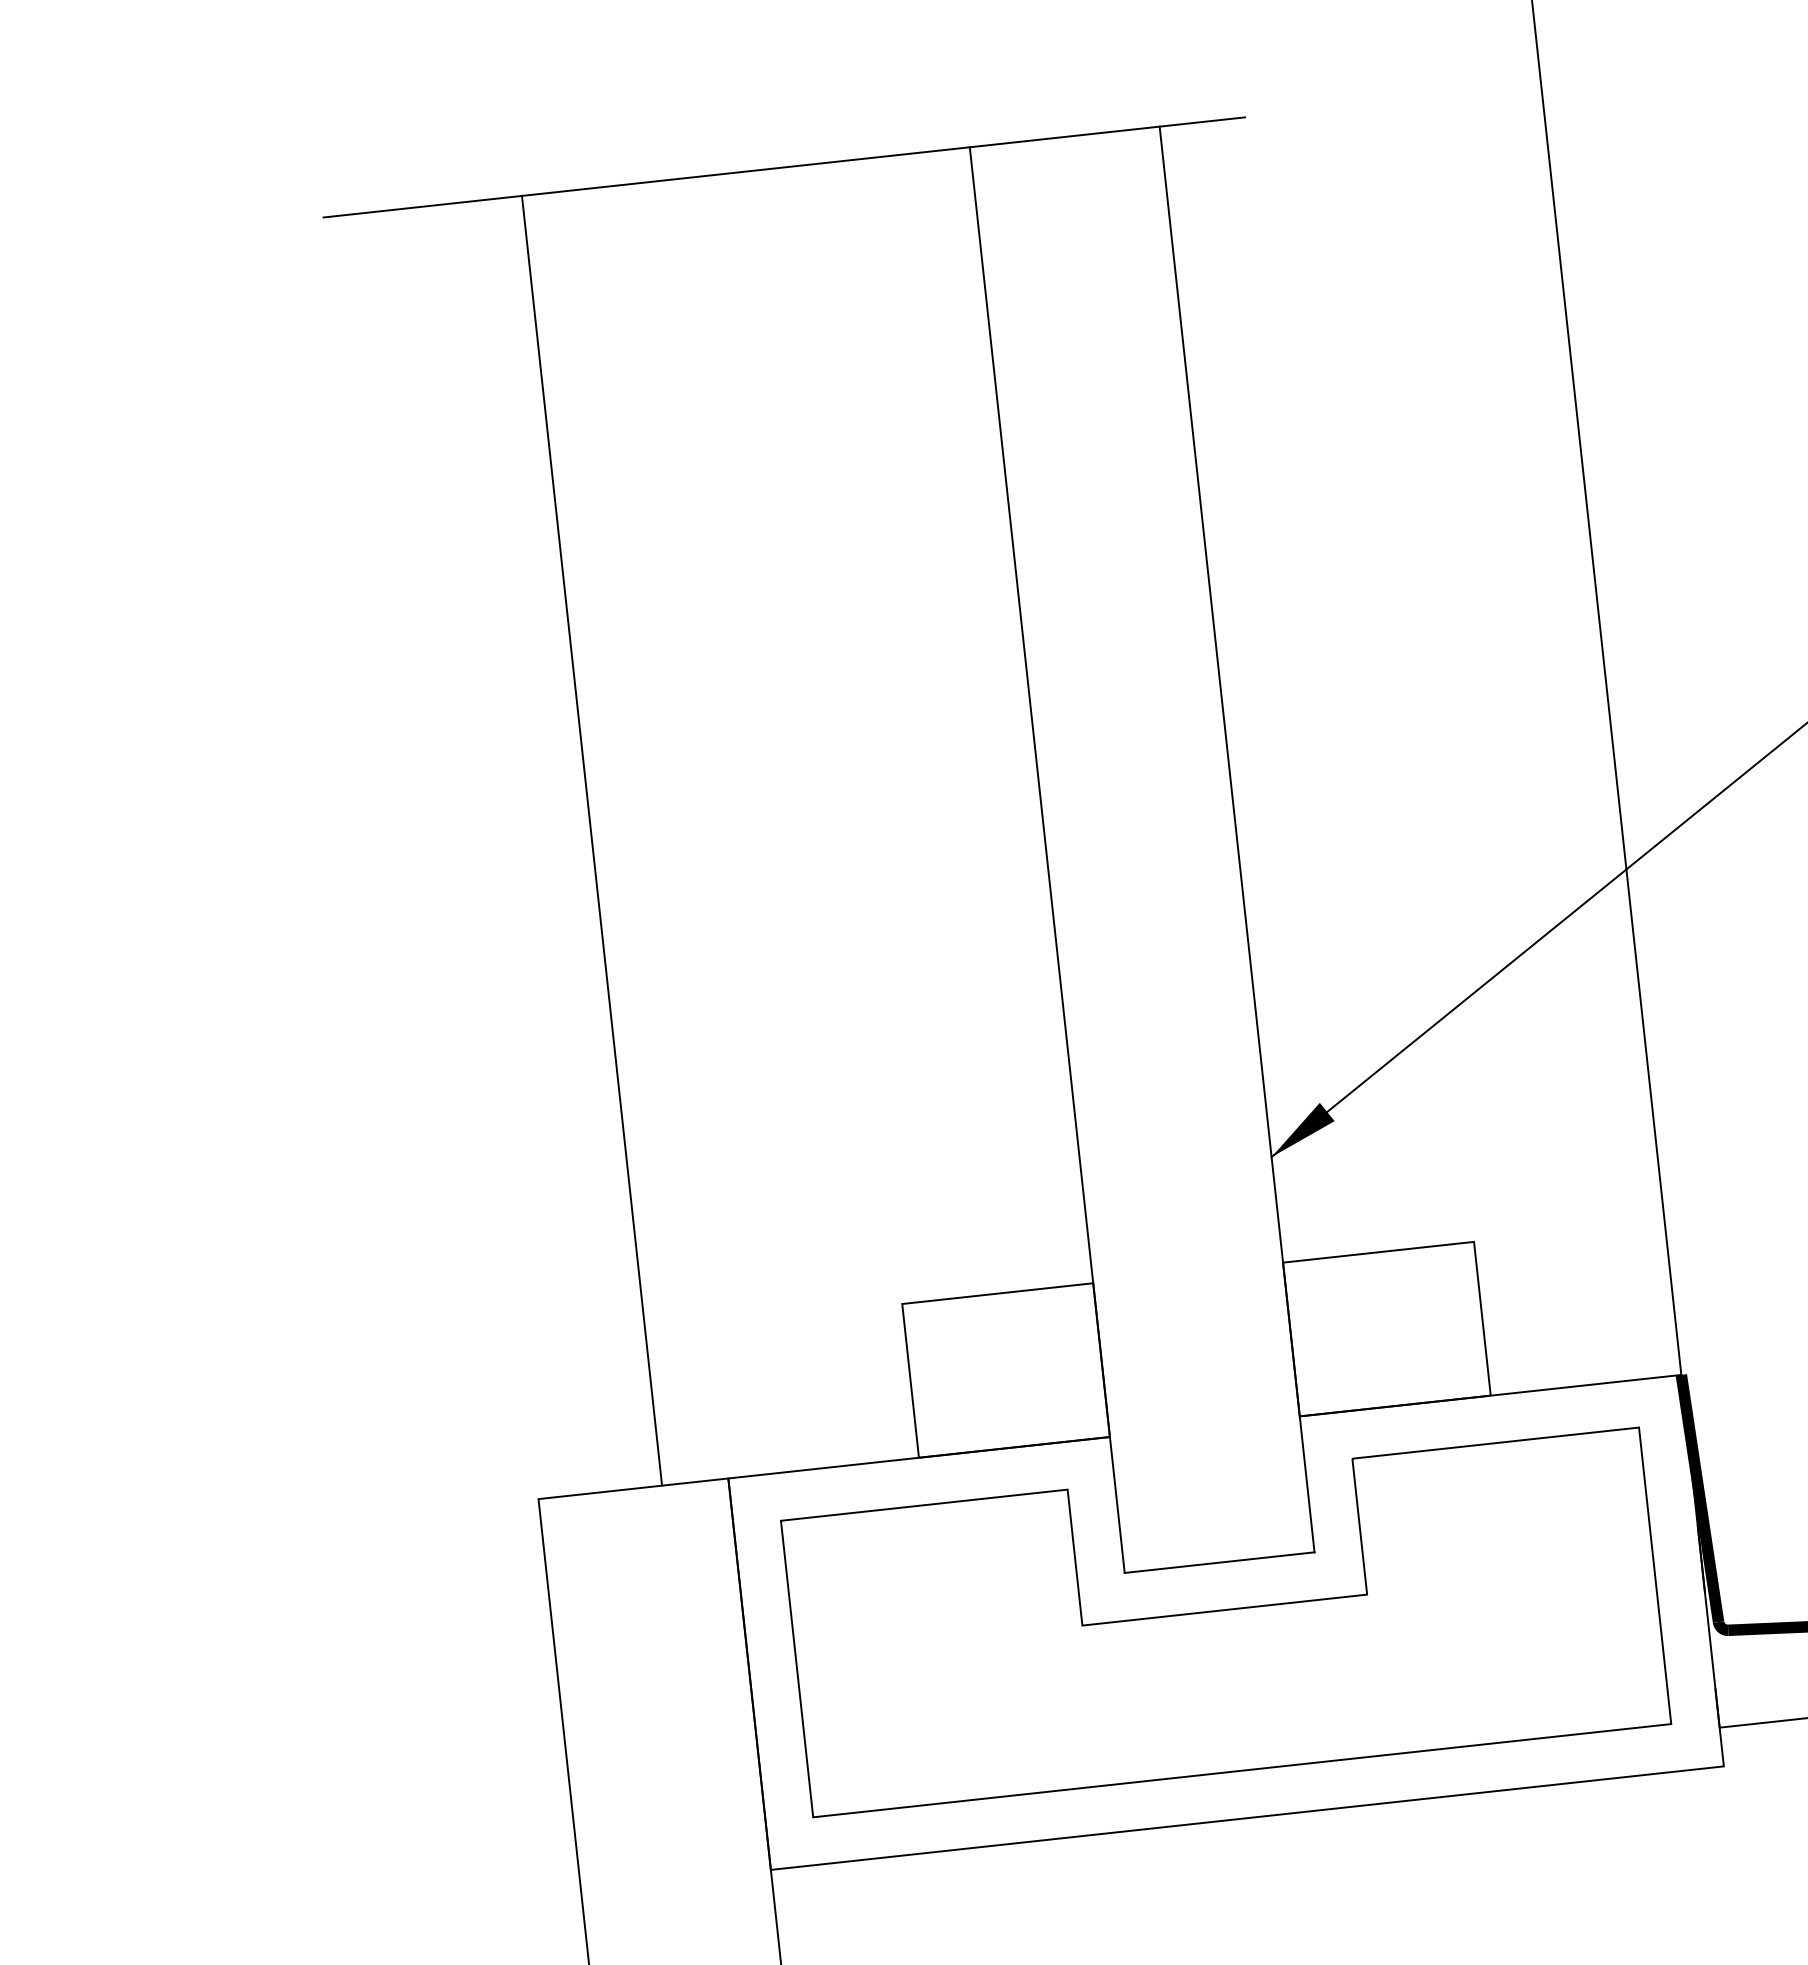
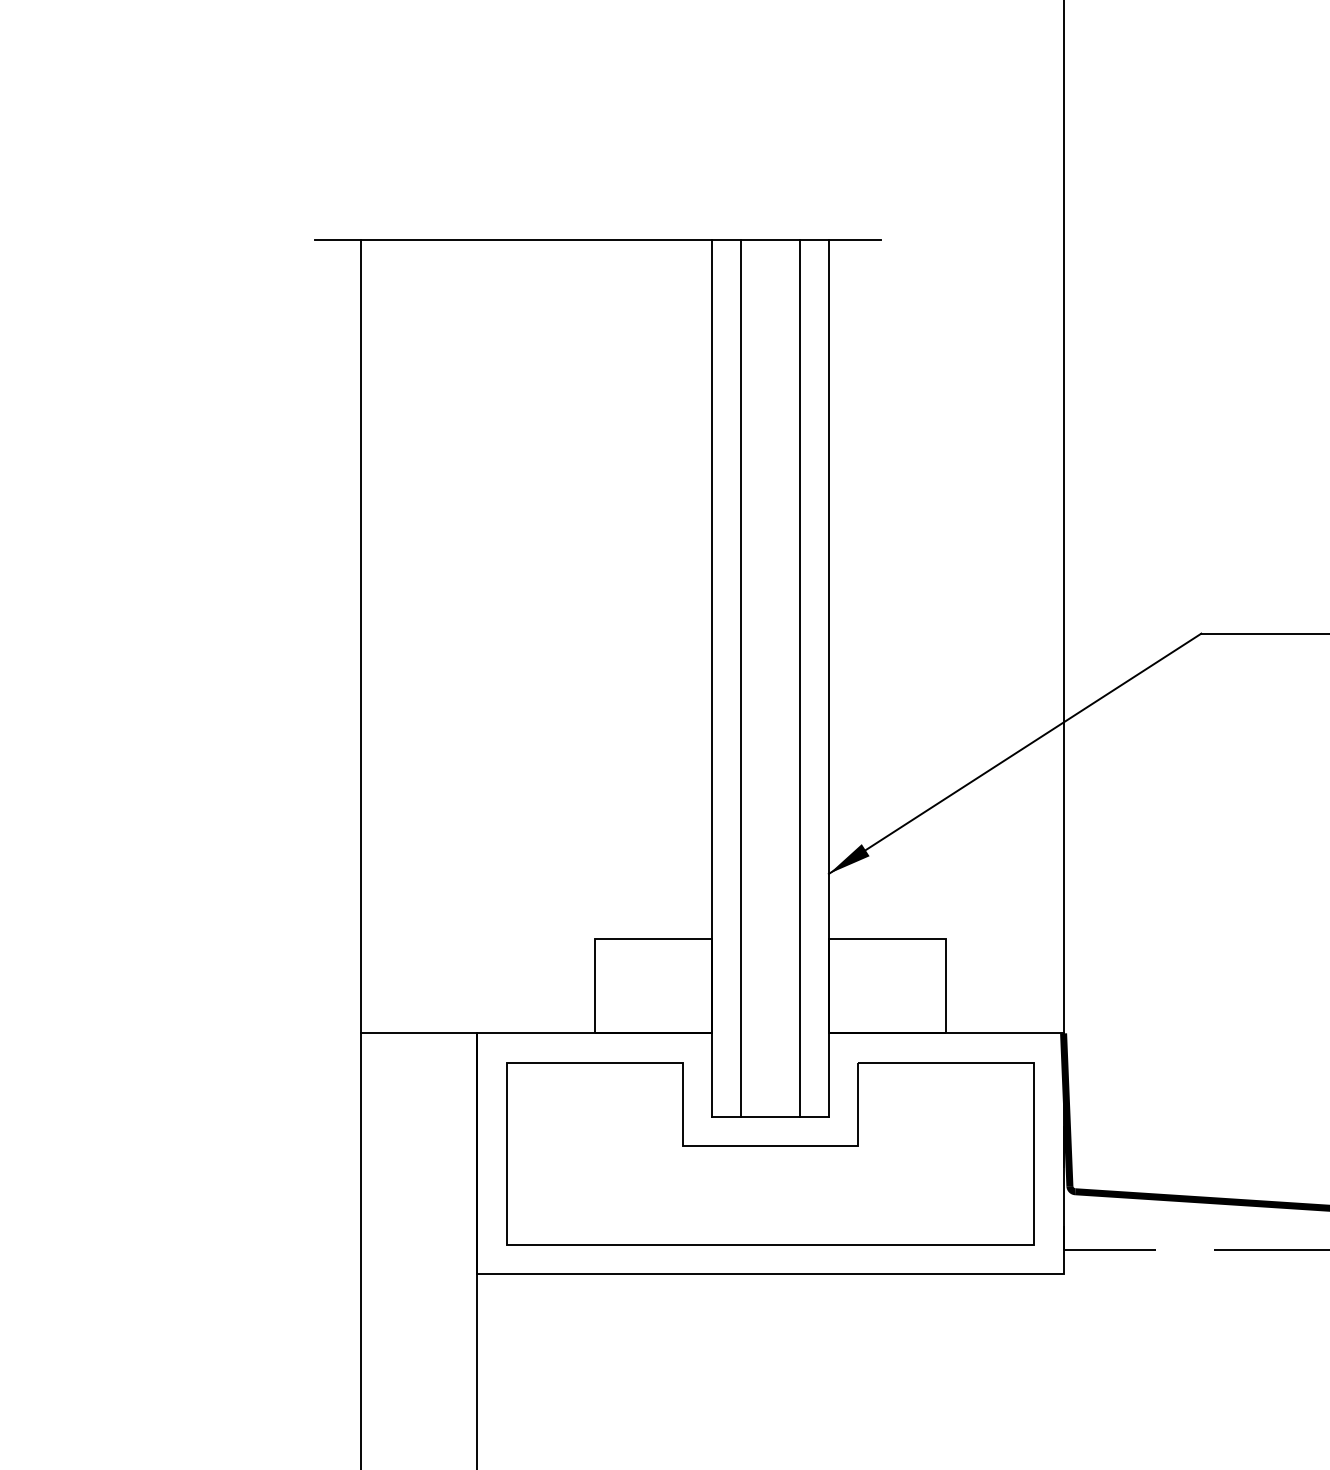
line: (591, 840) -> (360, 636), moved
line: (1189, 844) -> (799, 678), added
line: (1094, 854) -> (741, 678), added

